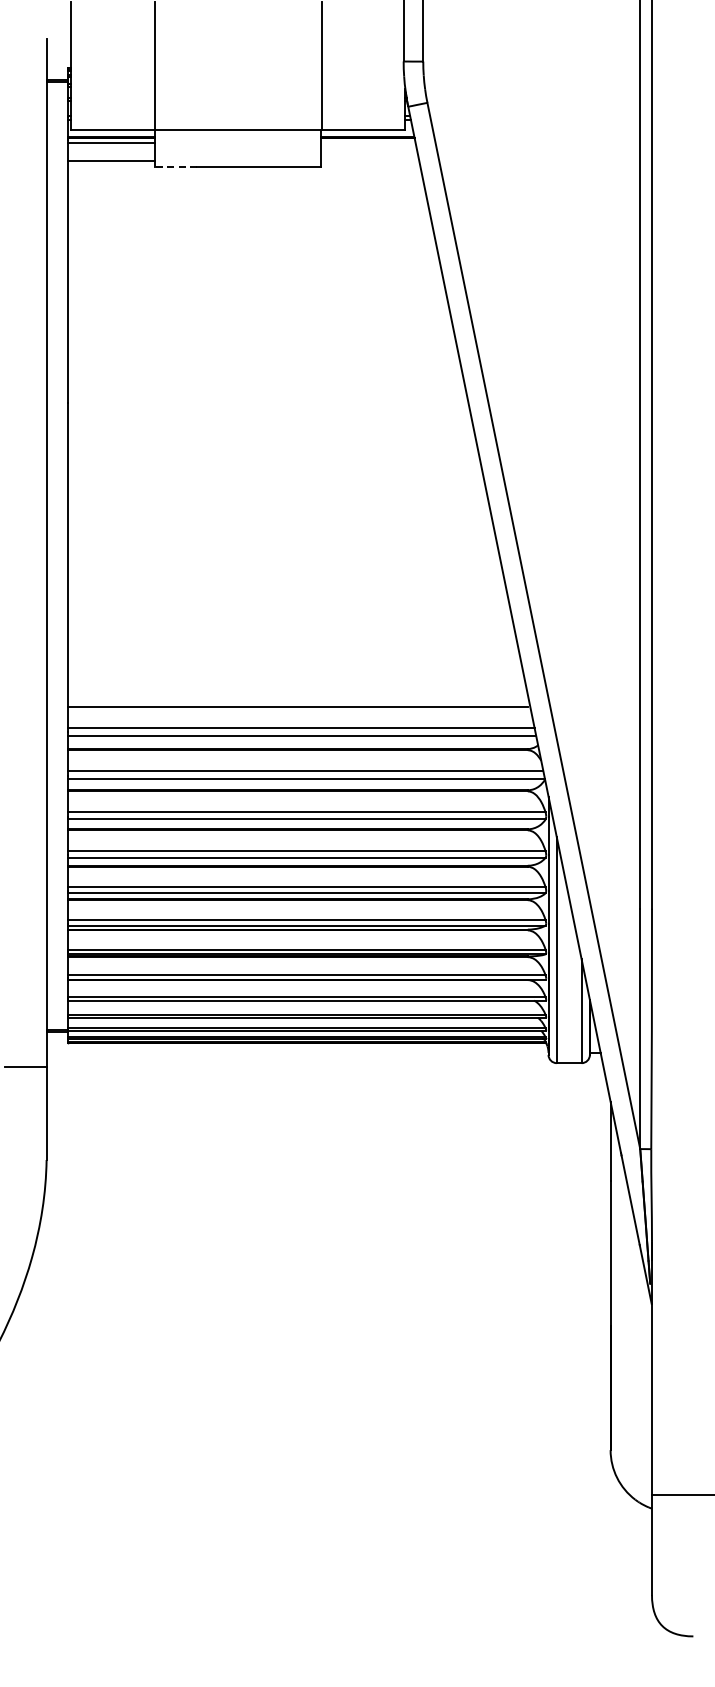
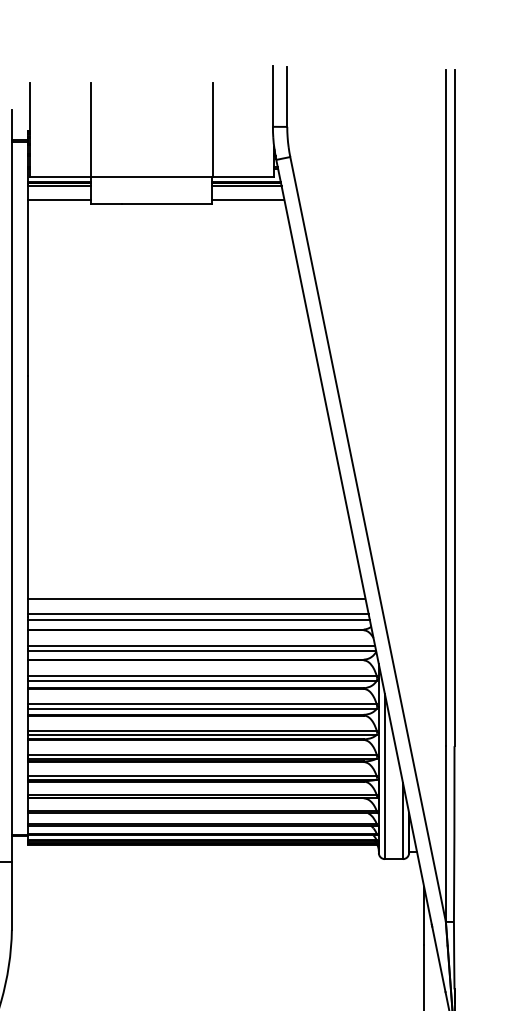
line: (367, 142) -> (246, 186), added
line: (369, 161) -> (247, 199), added
line: (176, 167) -> (106, 204), dashed -> solid

